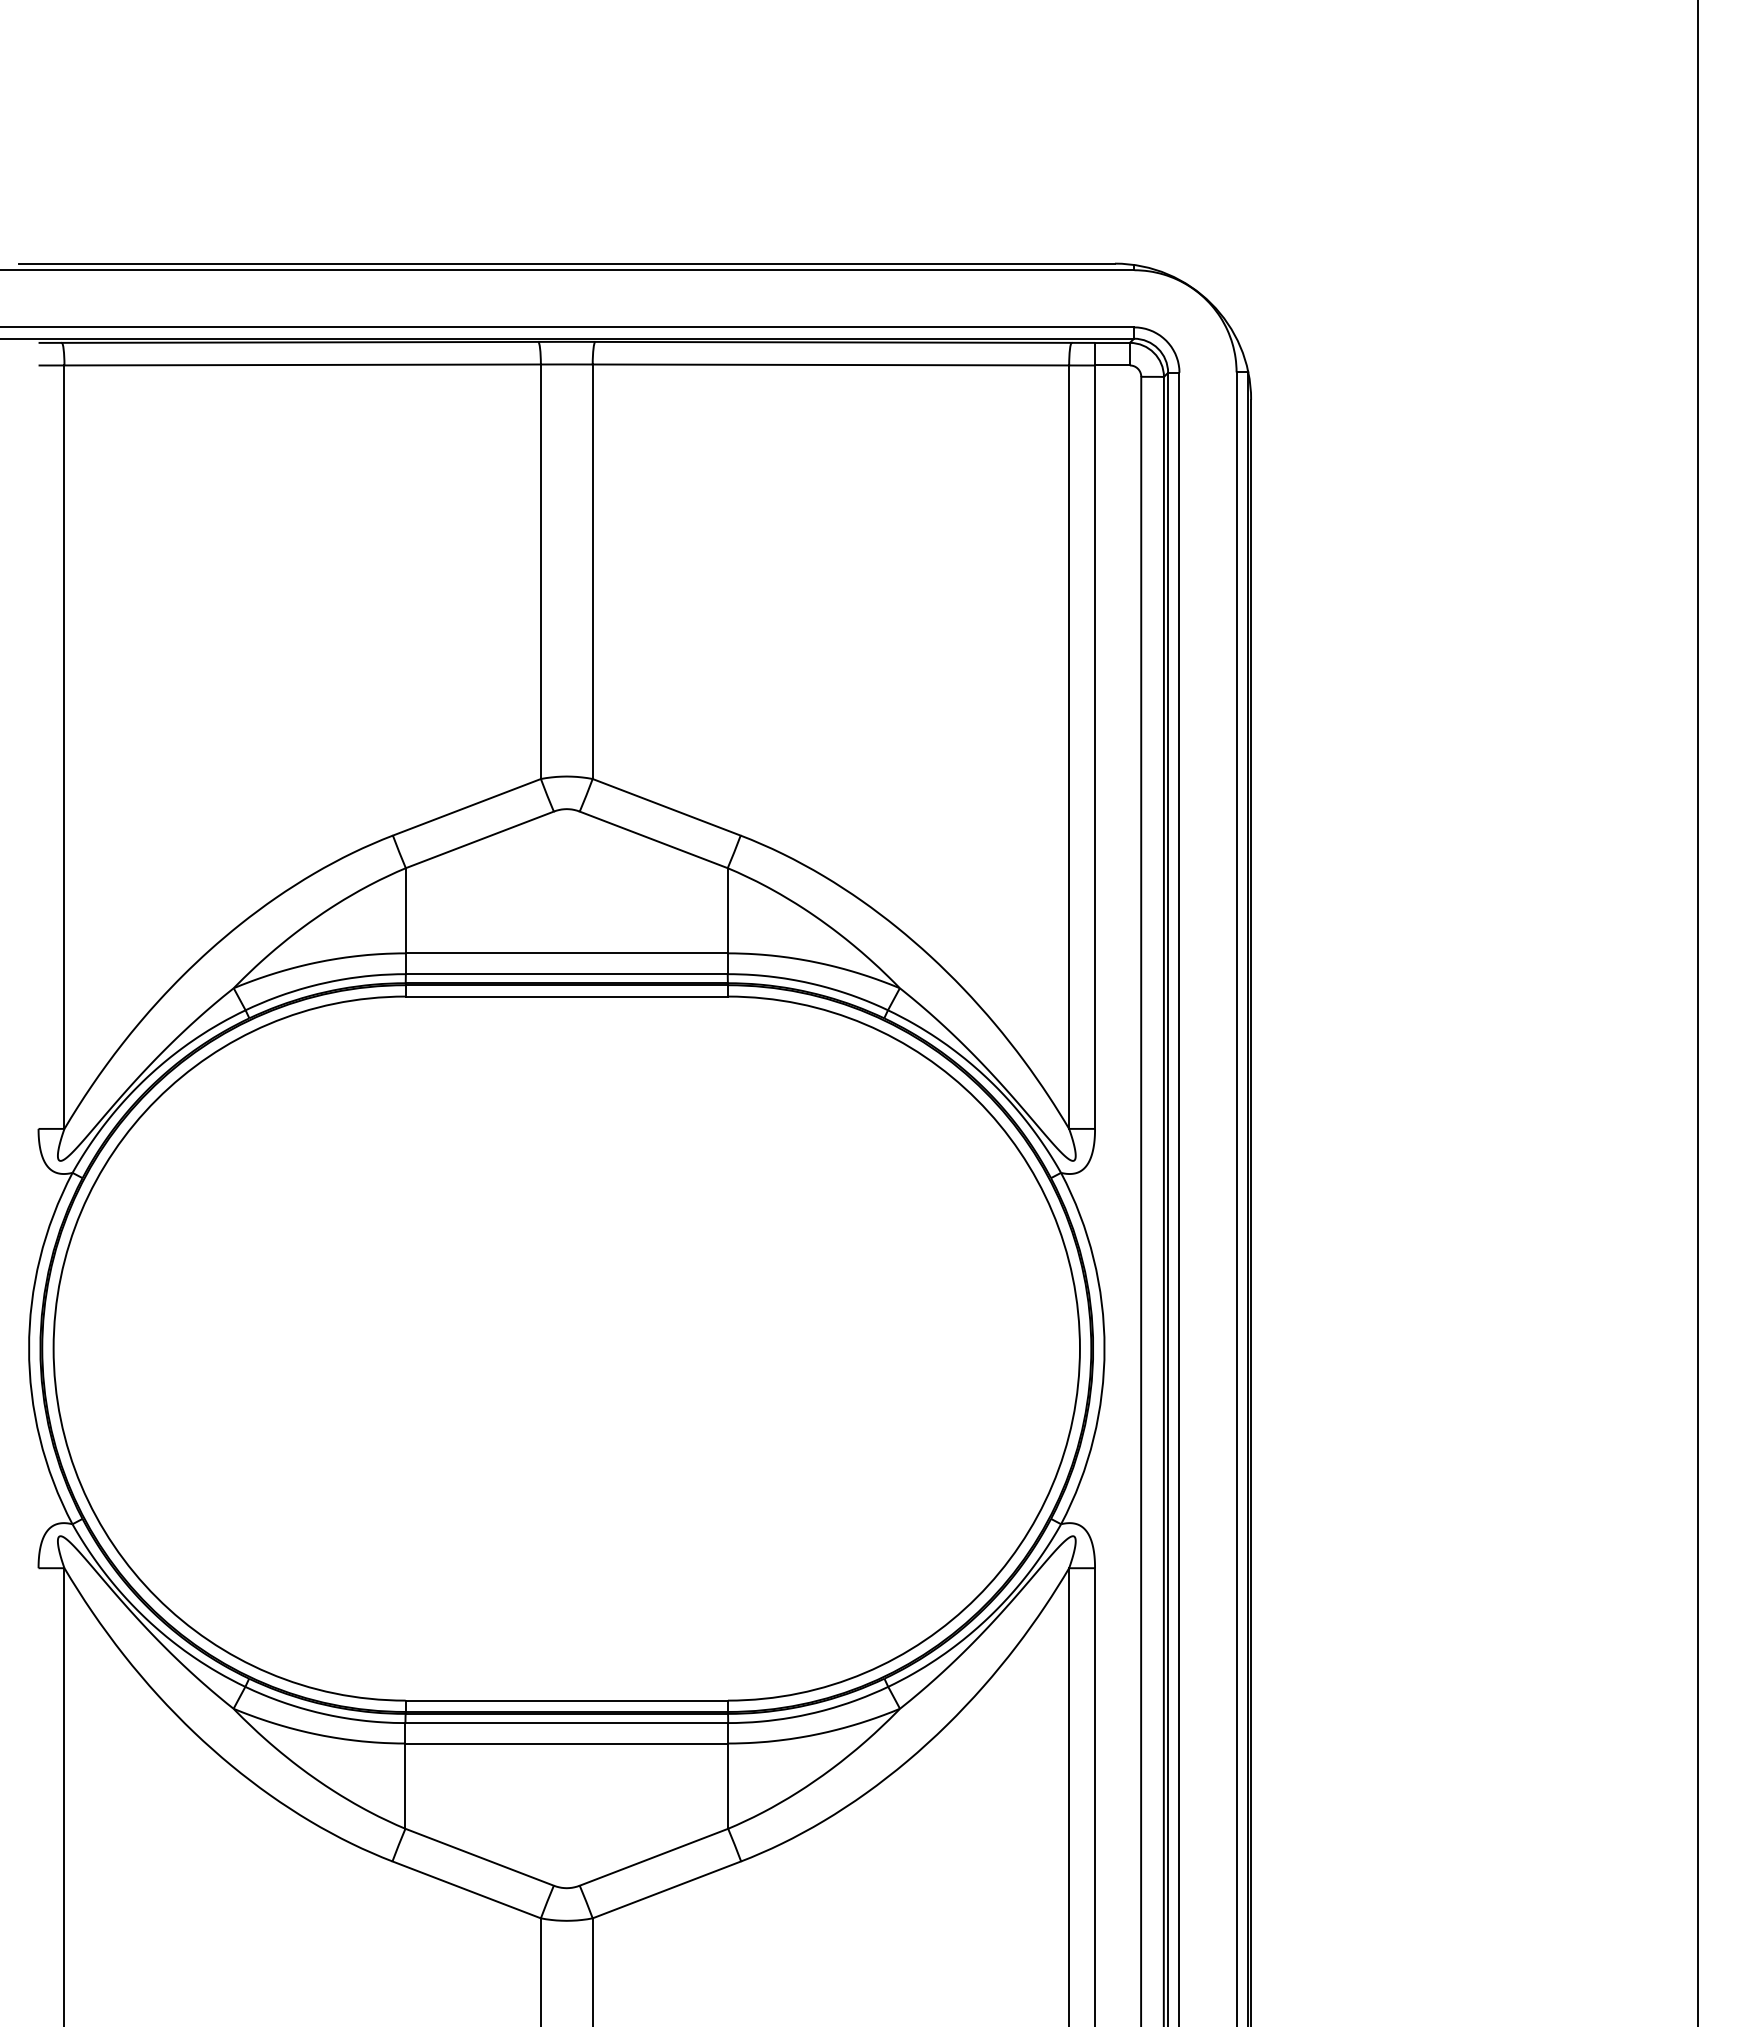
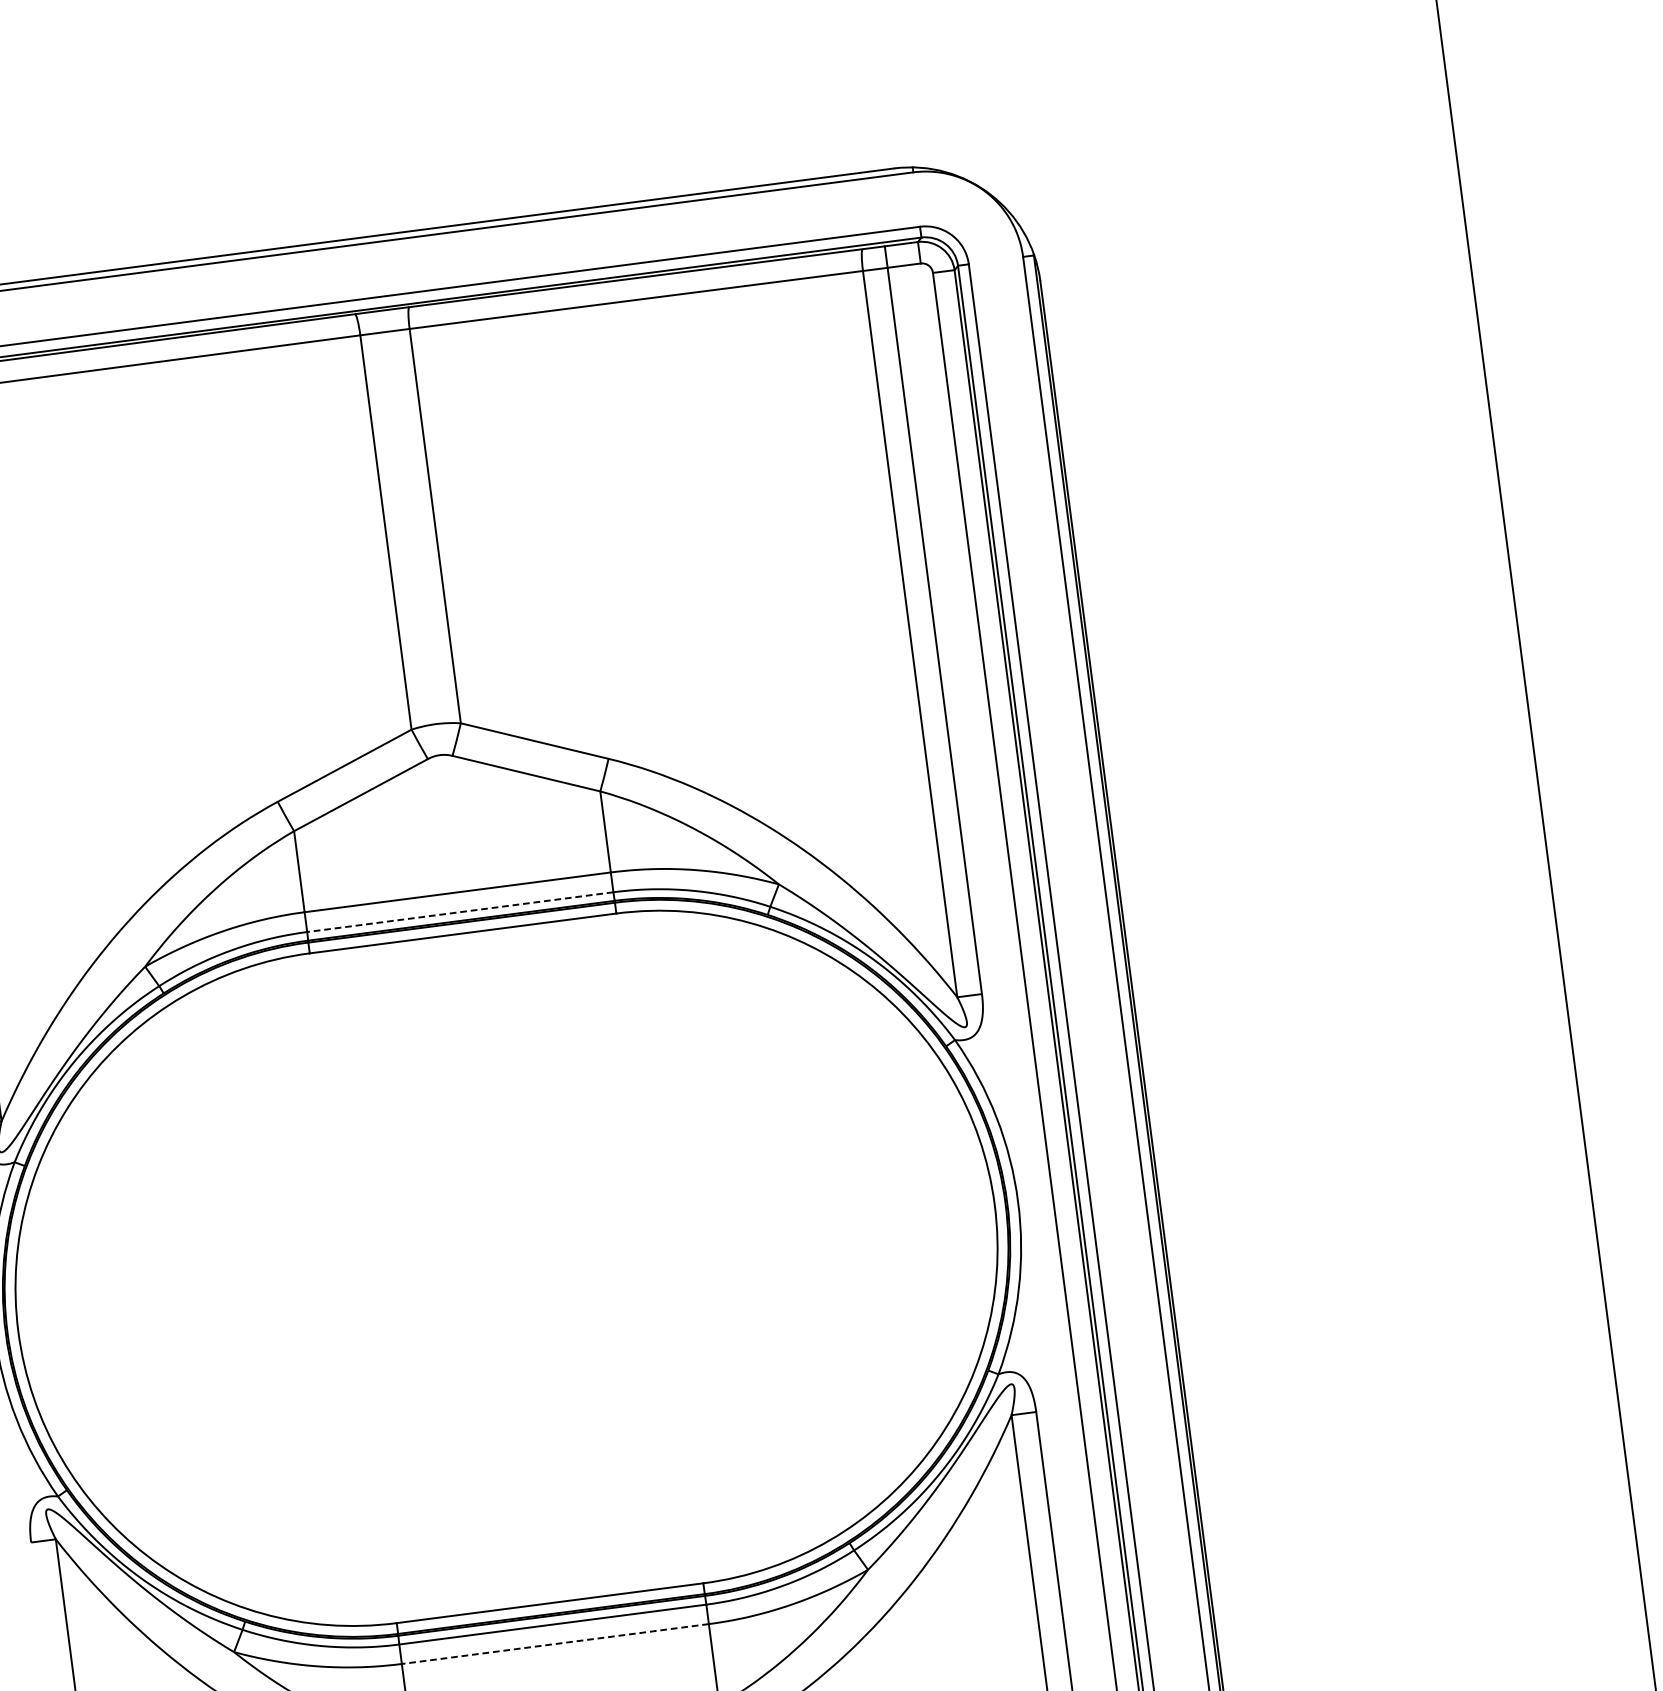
line: (566, 974) -> (460, 912), solid -> dashed
line: (566, 1743) -> (555, 1644), solid -> dashed

